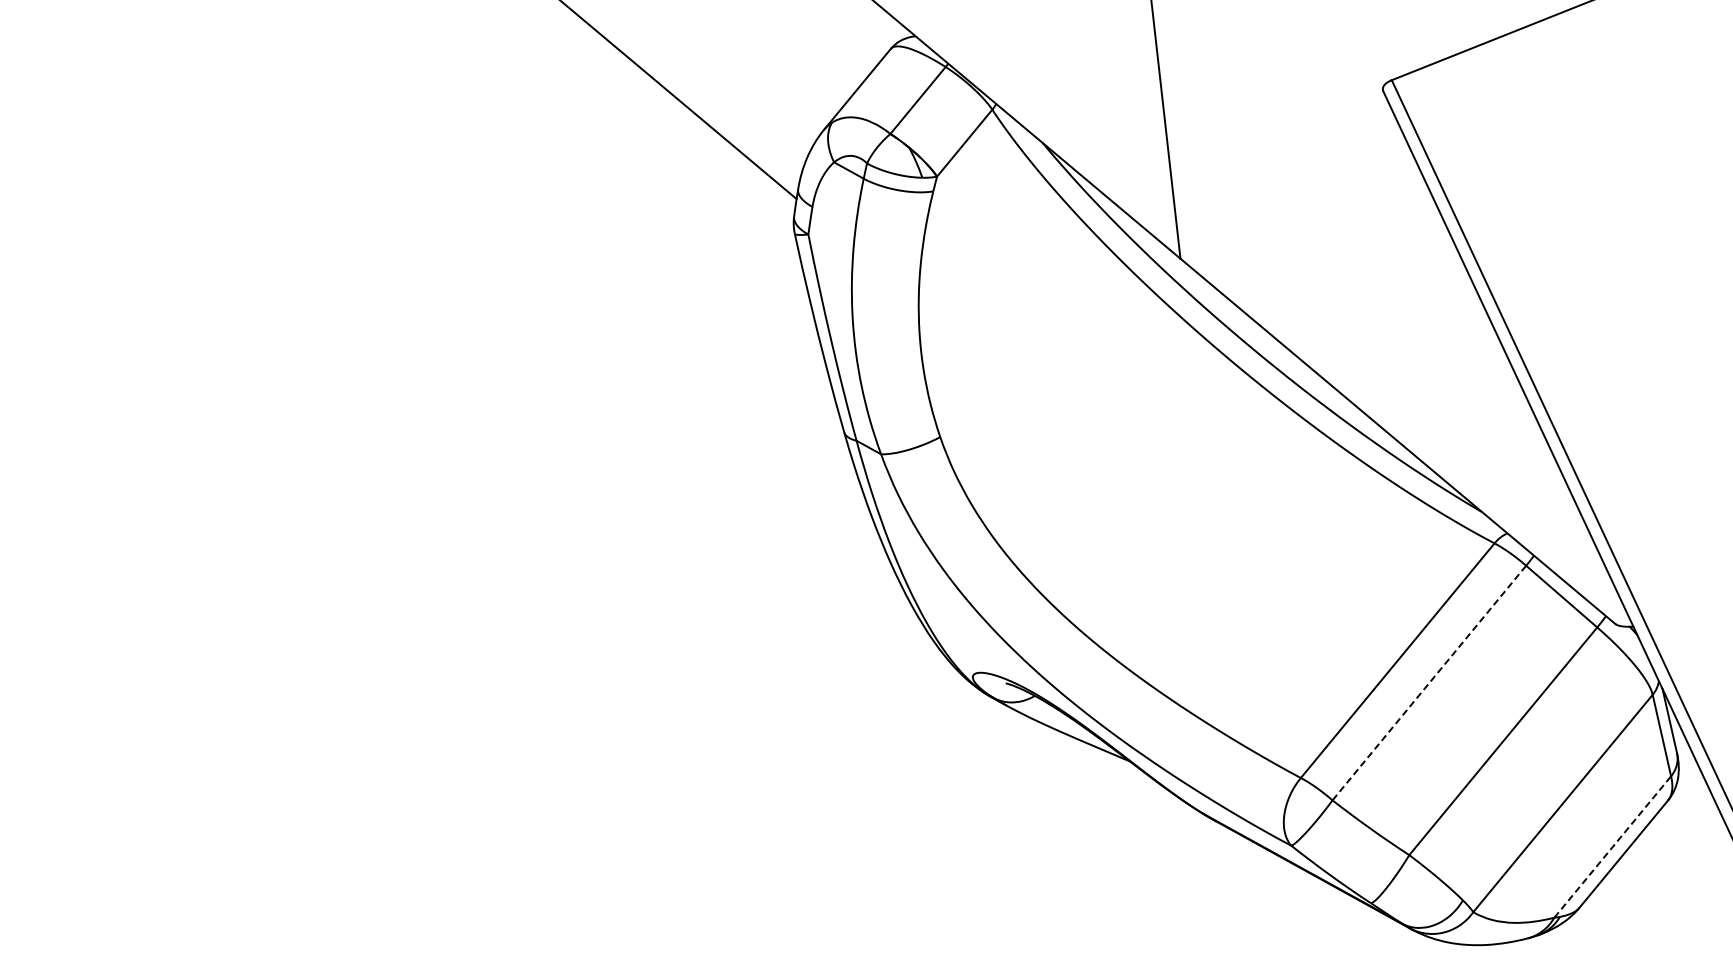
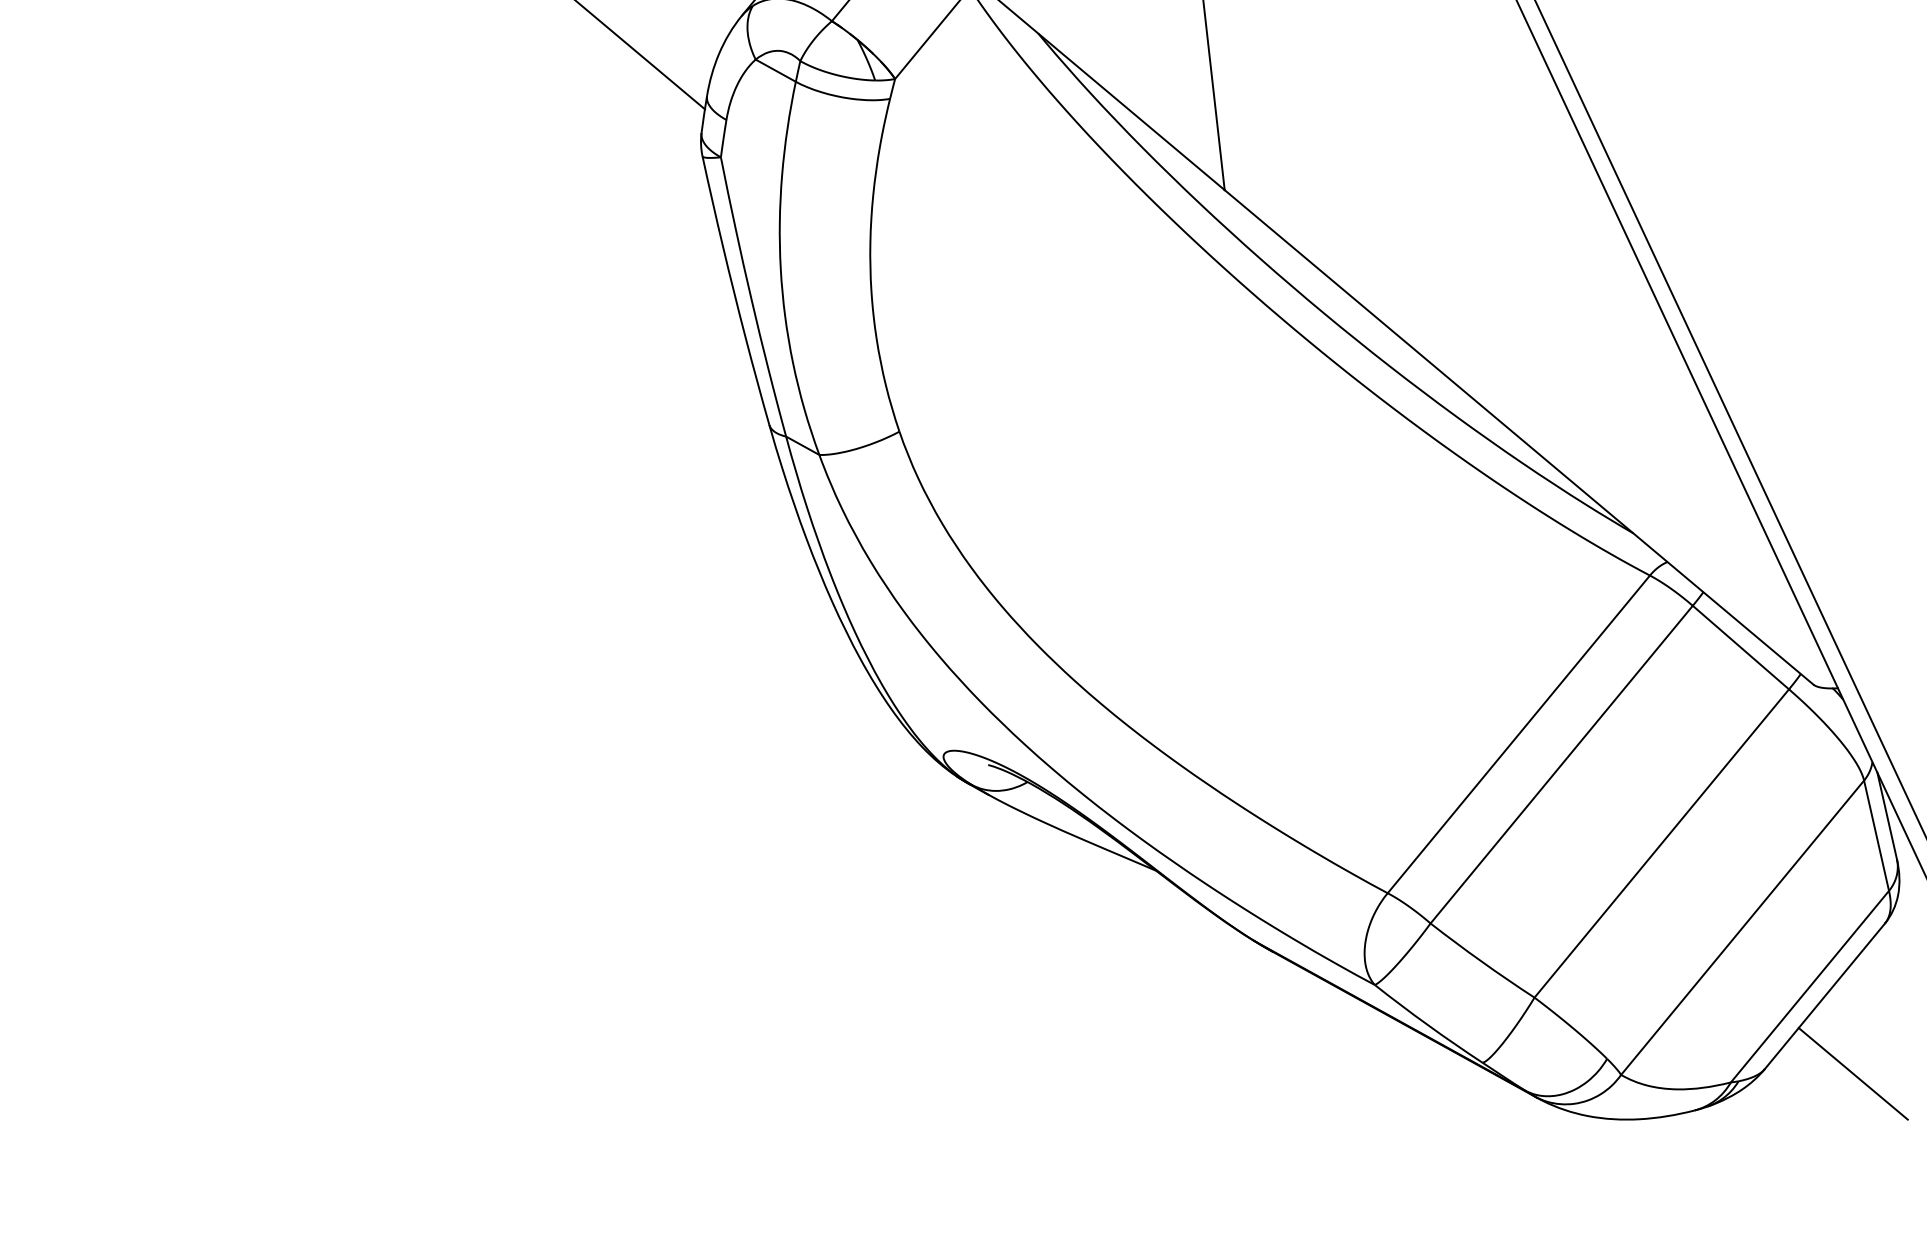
line: (1429, 683) -> (1561, 765), dashed -> solid
line: (1612, 847) -> (1809, 987), dashed -> solid
line: (1644, 911) -> (1852, 1073), added

